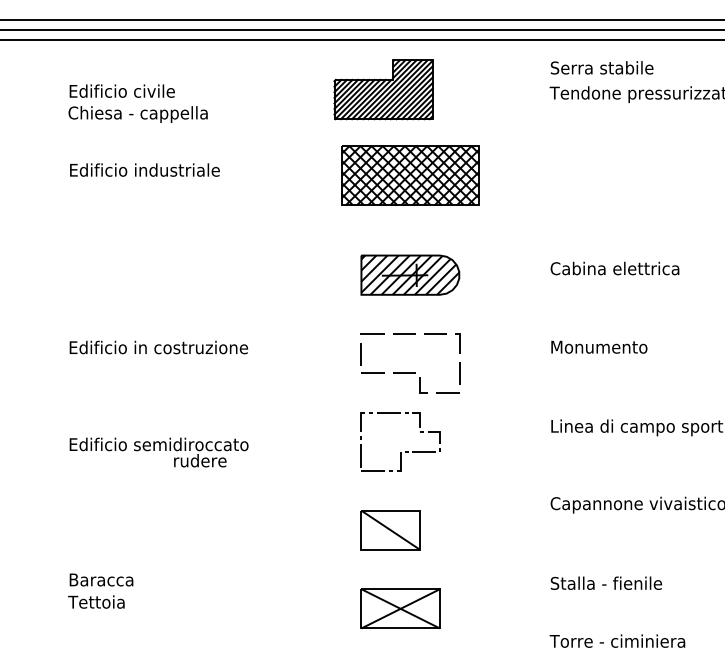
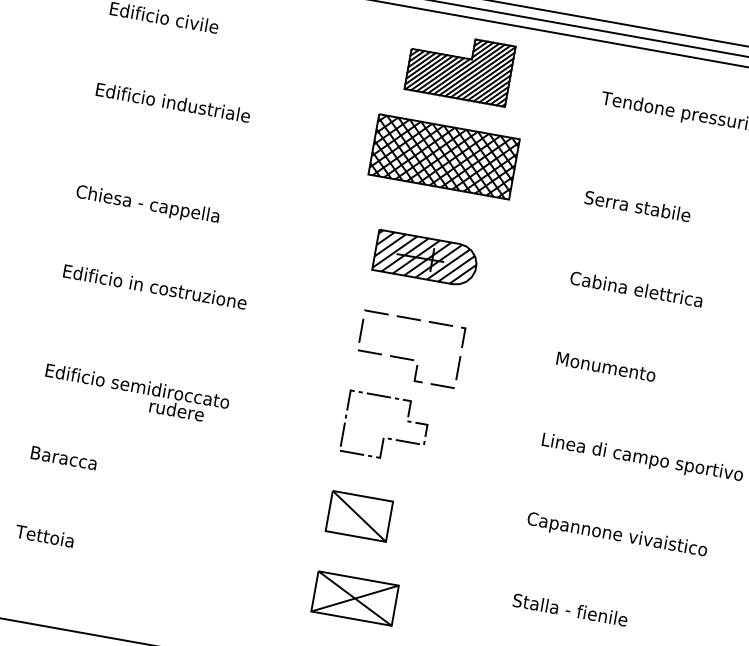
text: (601, 67) -> (637, 205), moved
part: (383, 89) -> (460, 67), moved
text: (137, 114) -> (147, 205), moved
text: (101, 579) -> (64, 457), moved

